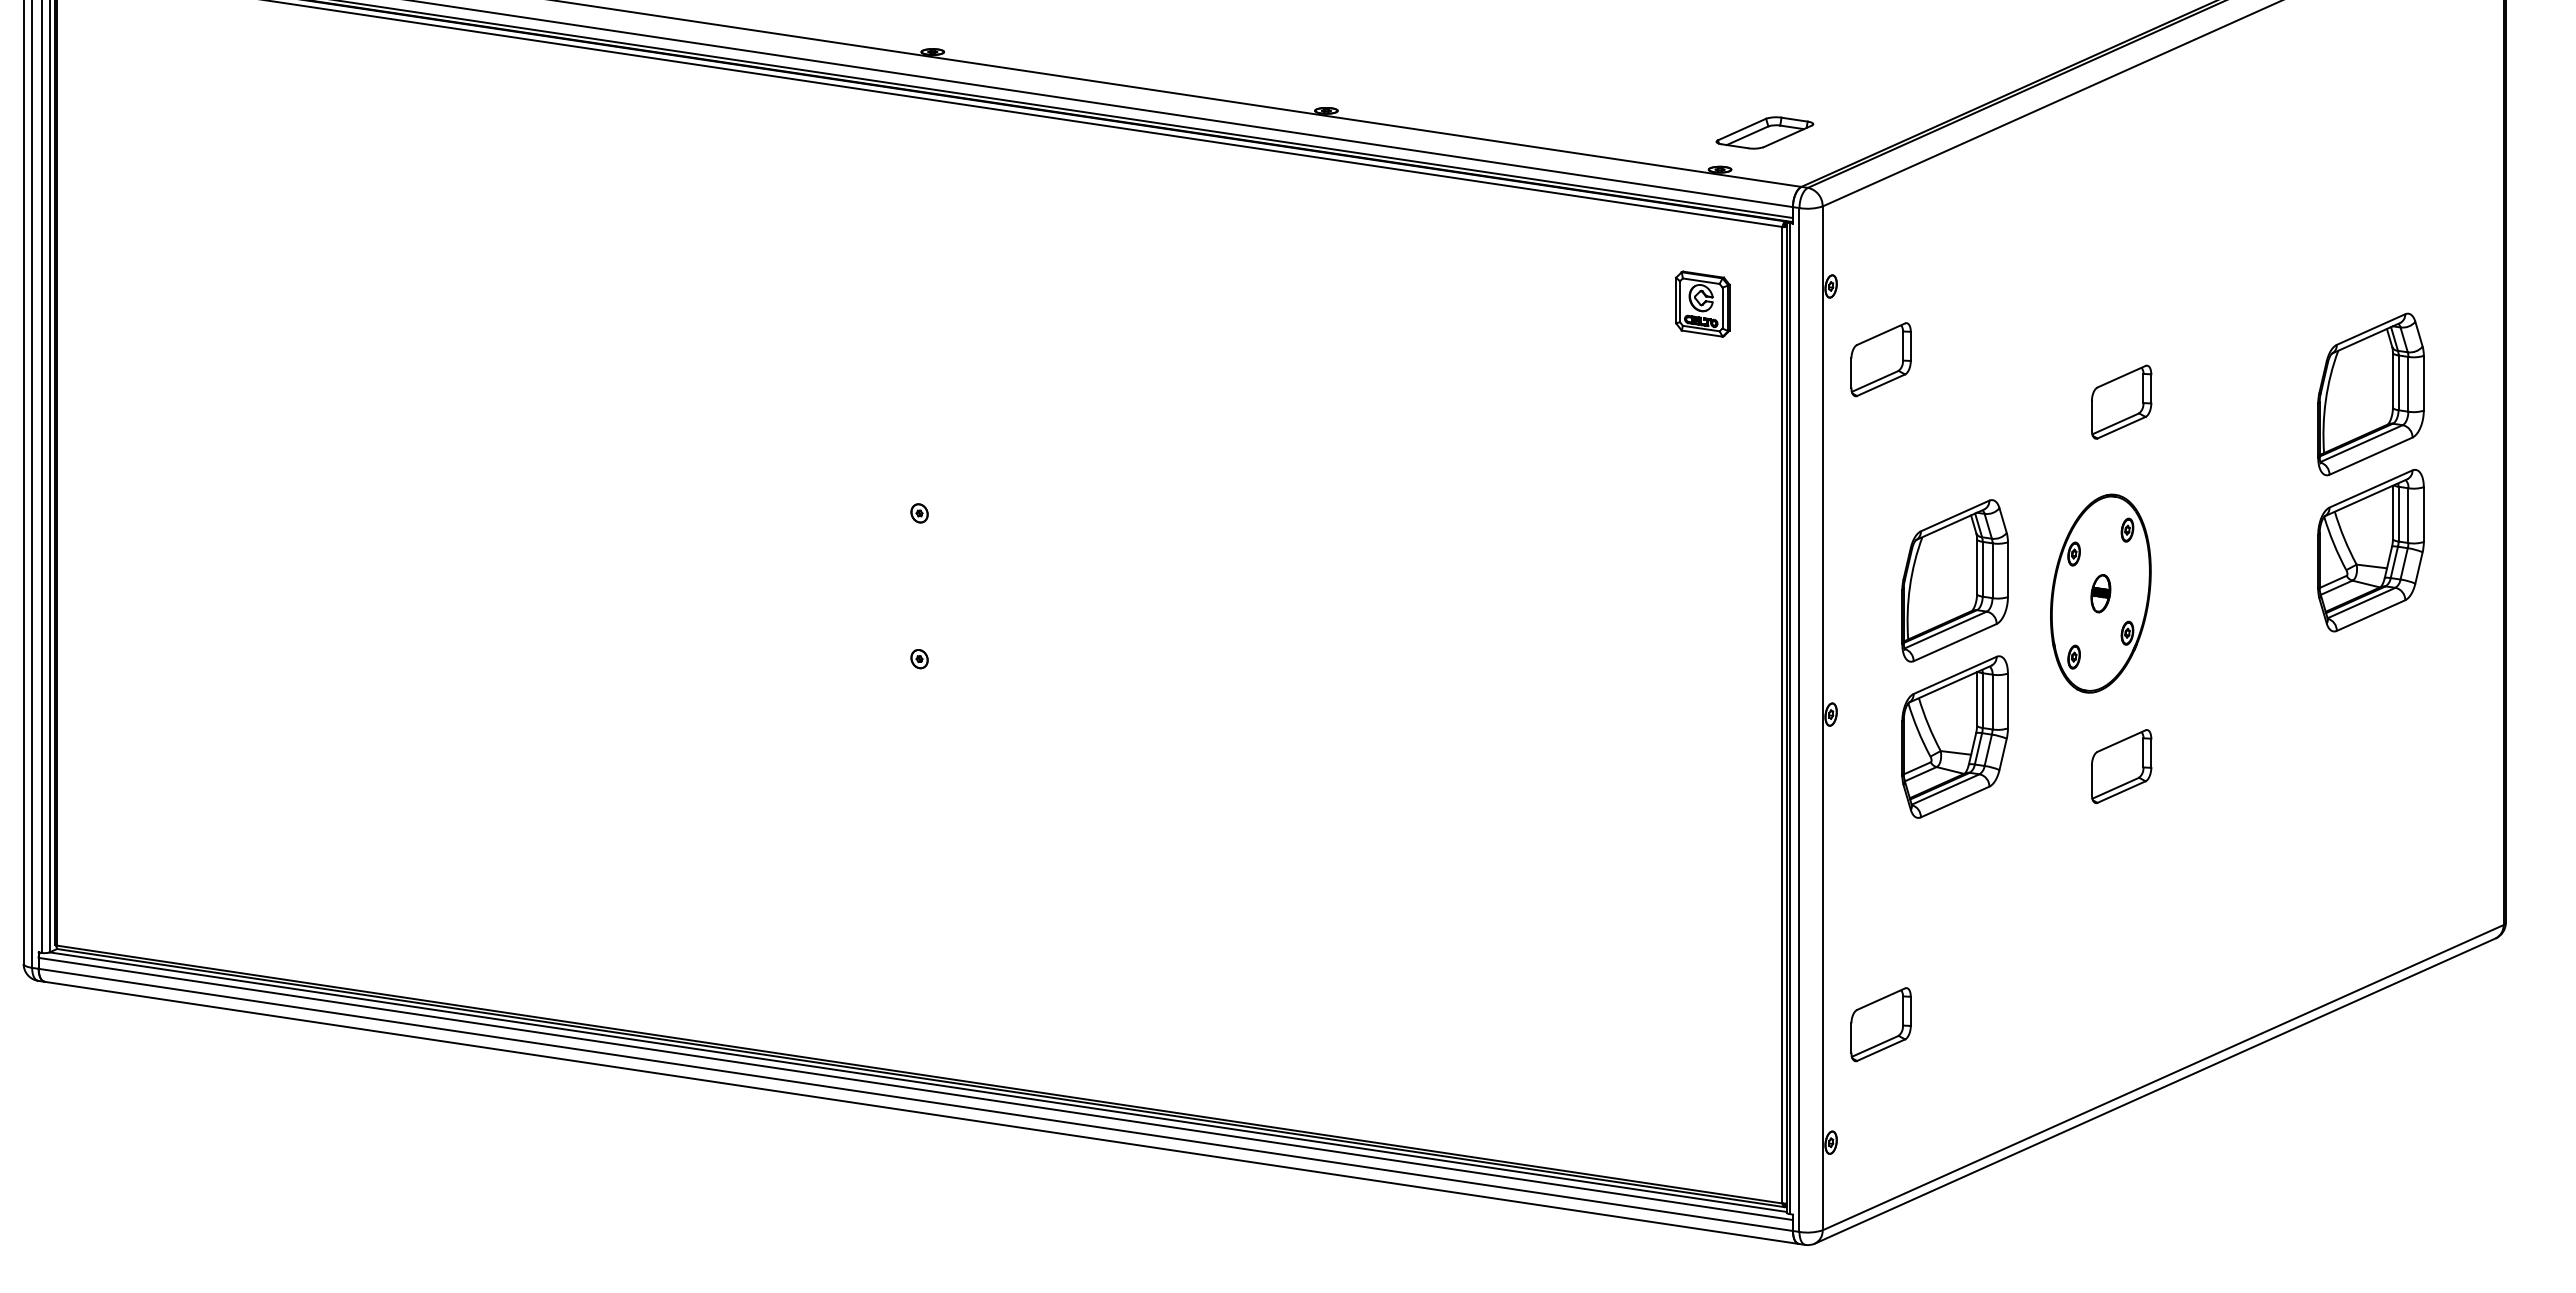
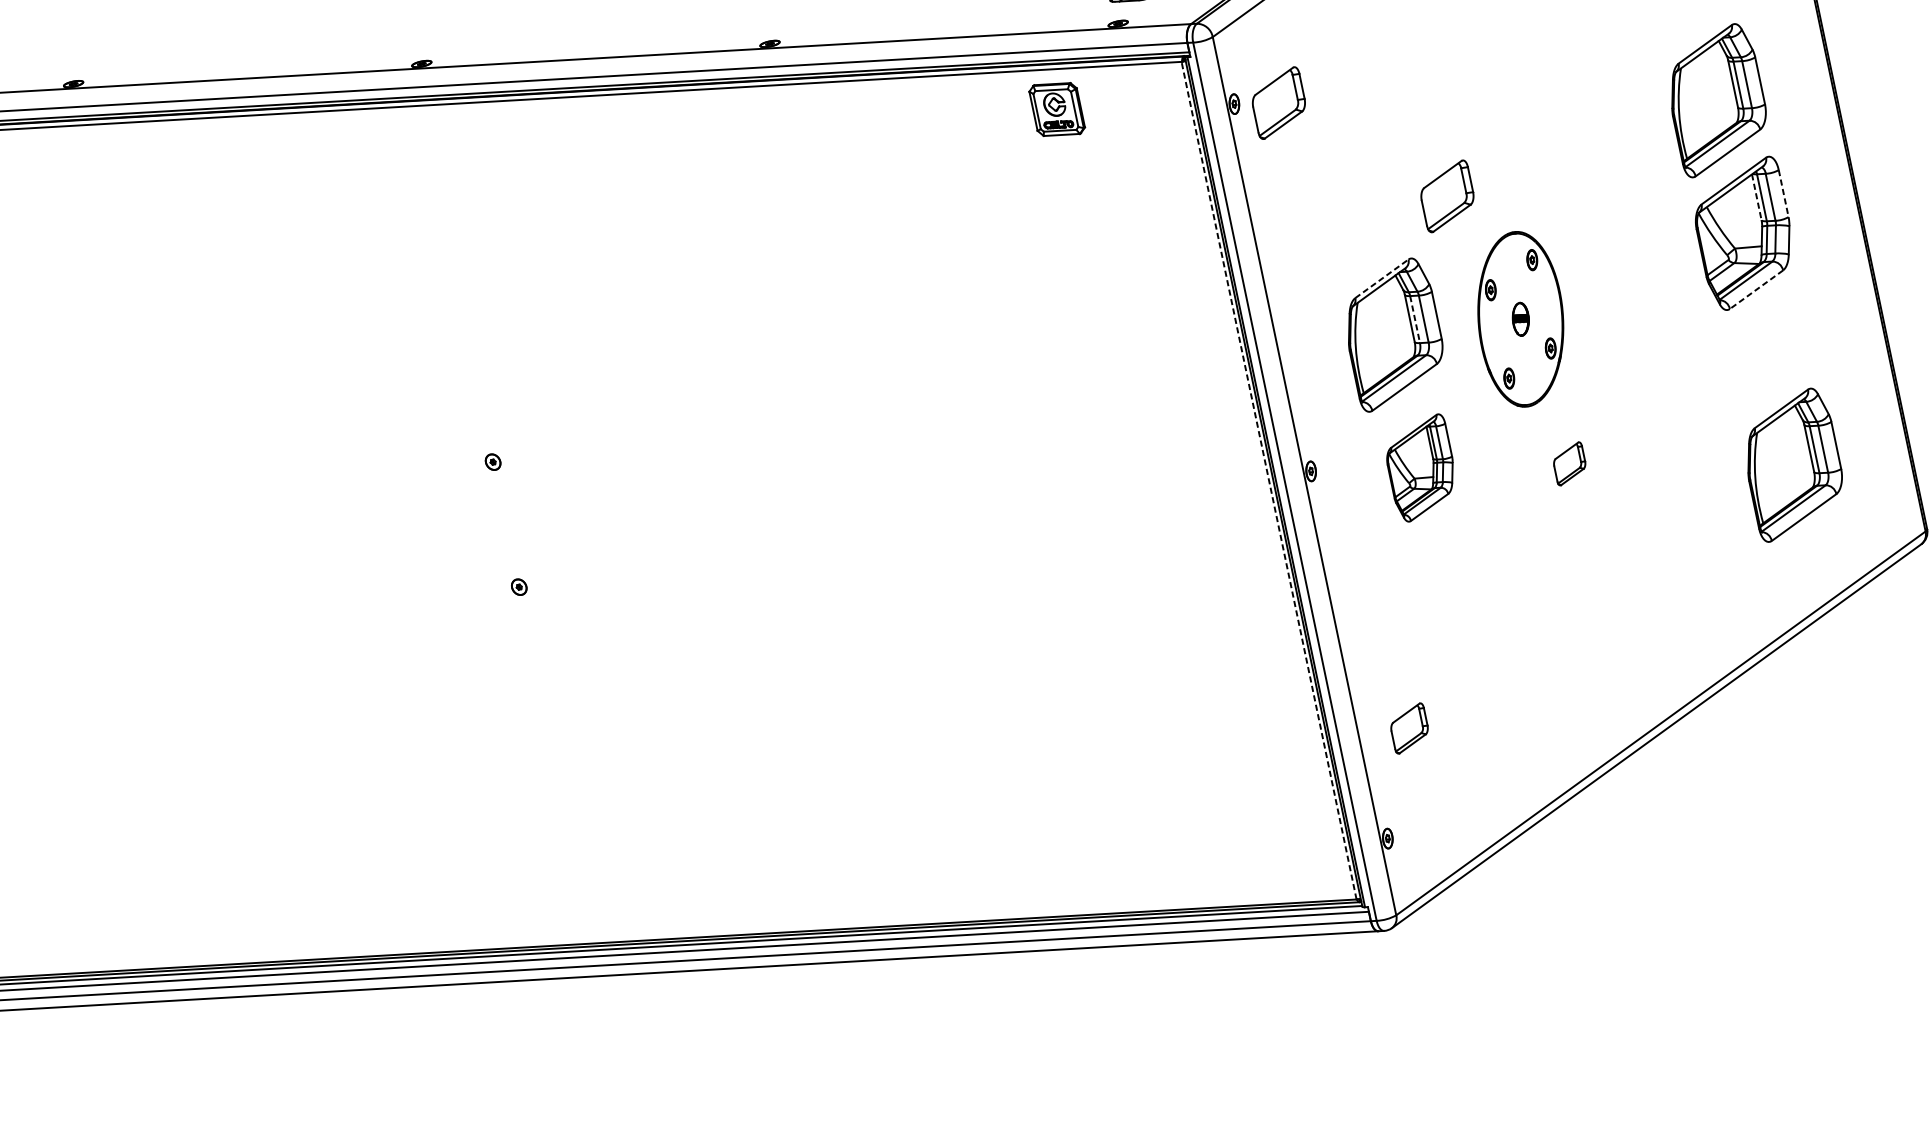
part: (1702, 303) -> (1056, 109), moved
part: (1880, 359) -> (1278, 103), moved
part: (2121, 401) -> (1447, 195), moved
line: (2392, 512) -> (1756, 197), solid -> dashed
line: (2423, 515) -> (1783, 194), solid -> dashed
line: (1955, 516) -> (1382, 279), solid -> dashed
line: (1982, 569) -> (1414, 319), solid -> dashed
line: (2371, 615) -> (1756, 289), solid -> dashed
line: (1782, 714) -> (1269, 480), solid -> dashed
part: (1954, 736) -> (1420, 468), size x0.7
part: (2121, 766) -> (1569, 463), size x0.6
part: (2370, 819) -> (1792, 464), added
part: (1880, 1024) -> (1408, 728), size x0.7

